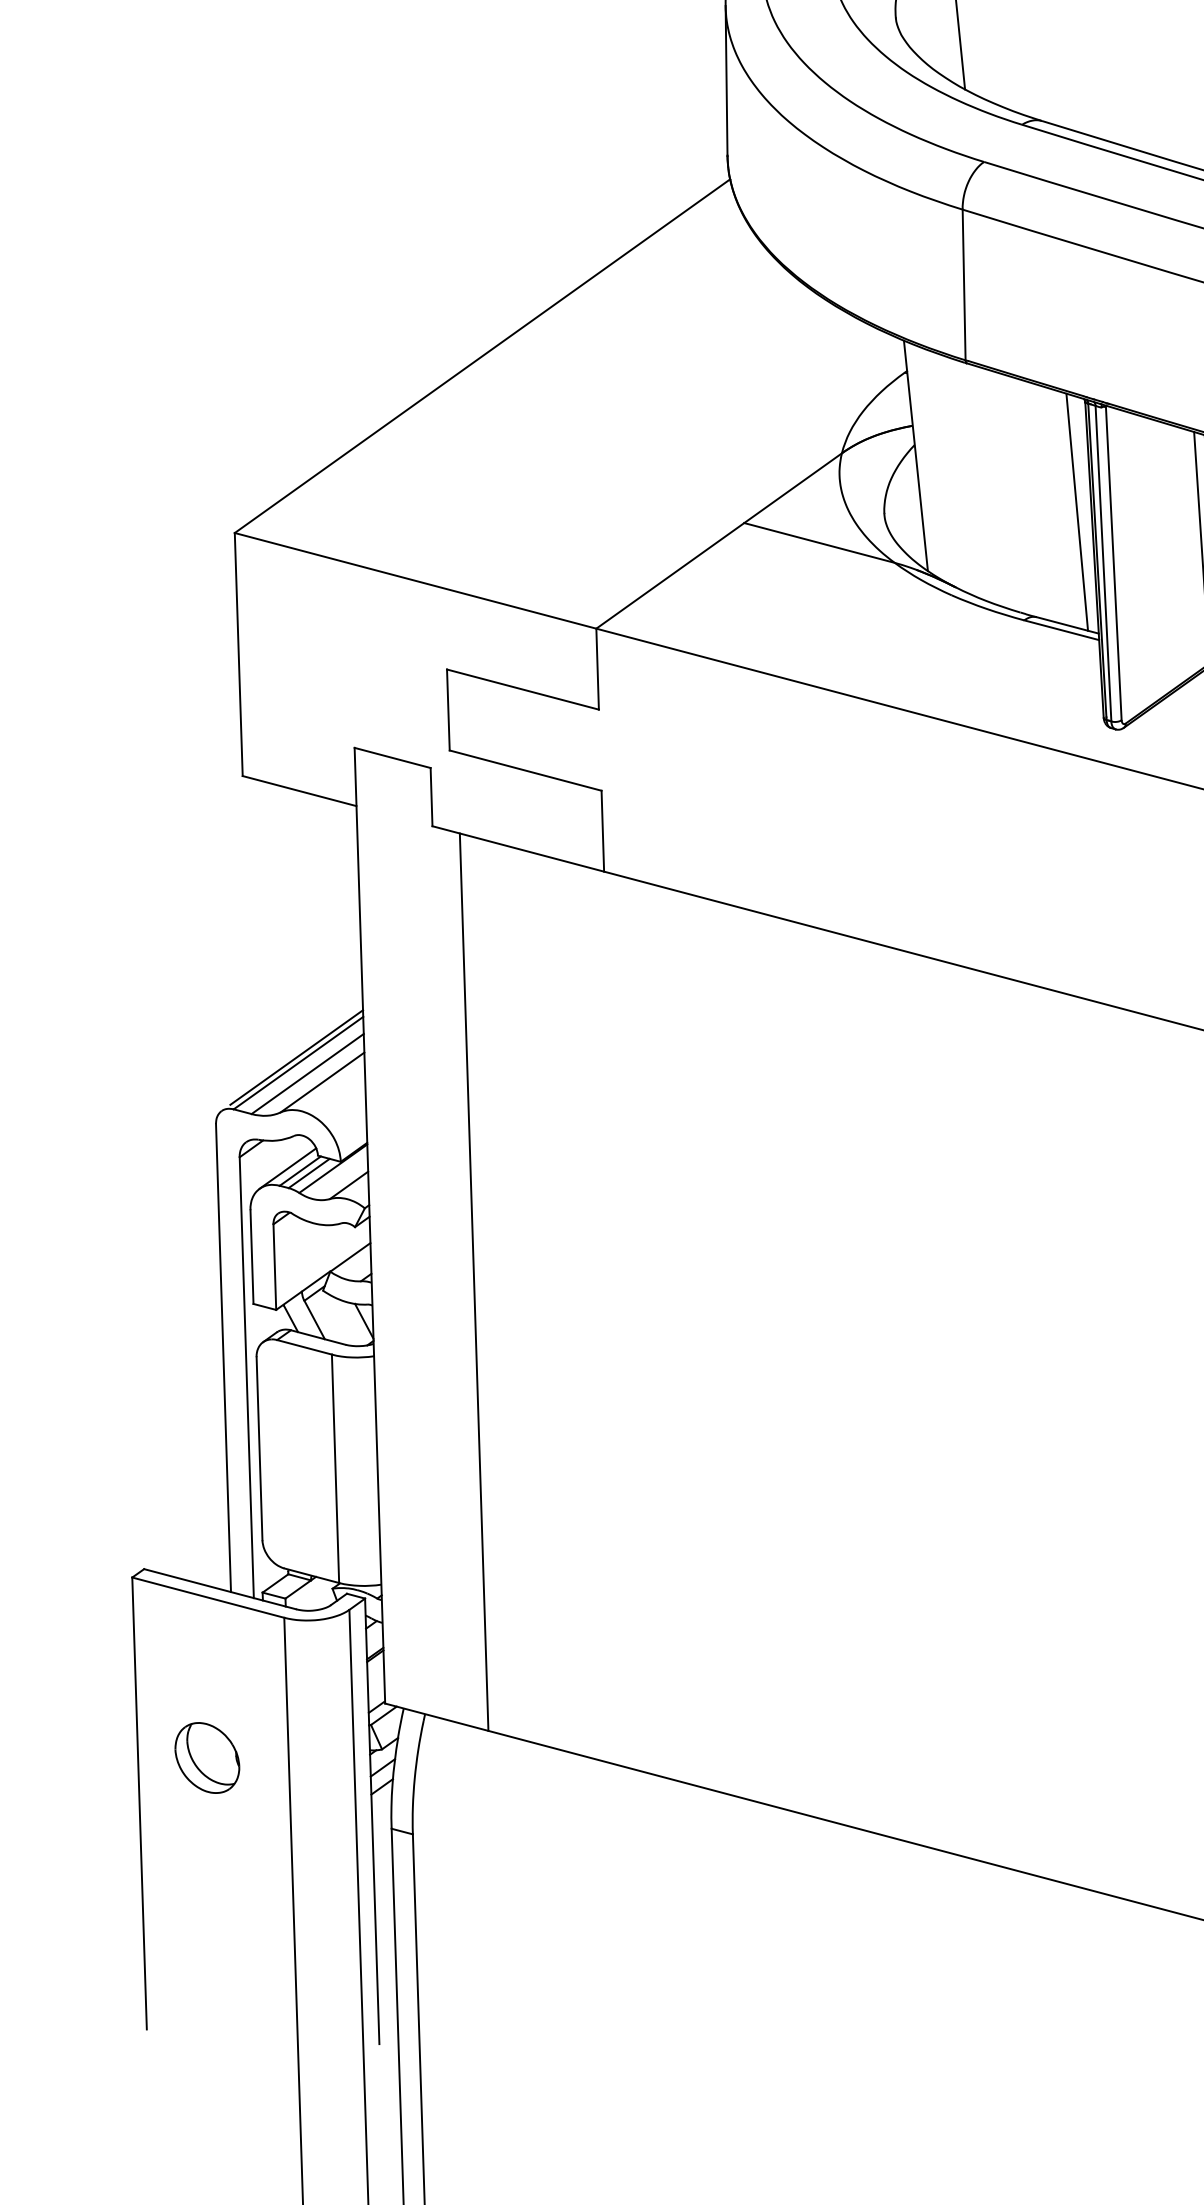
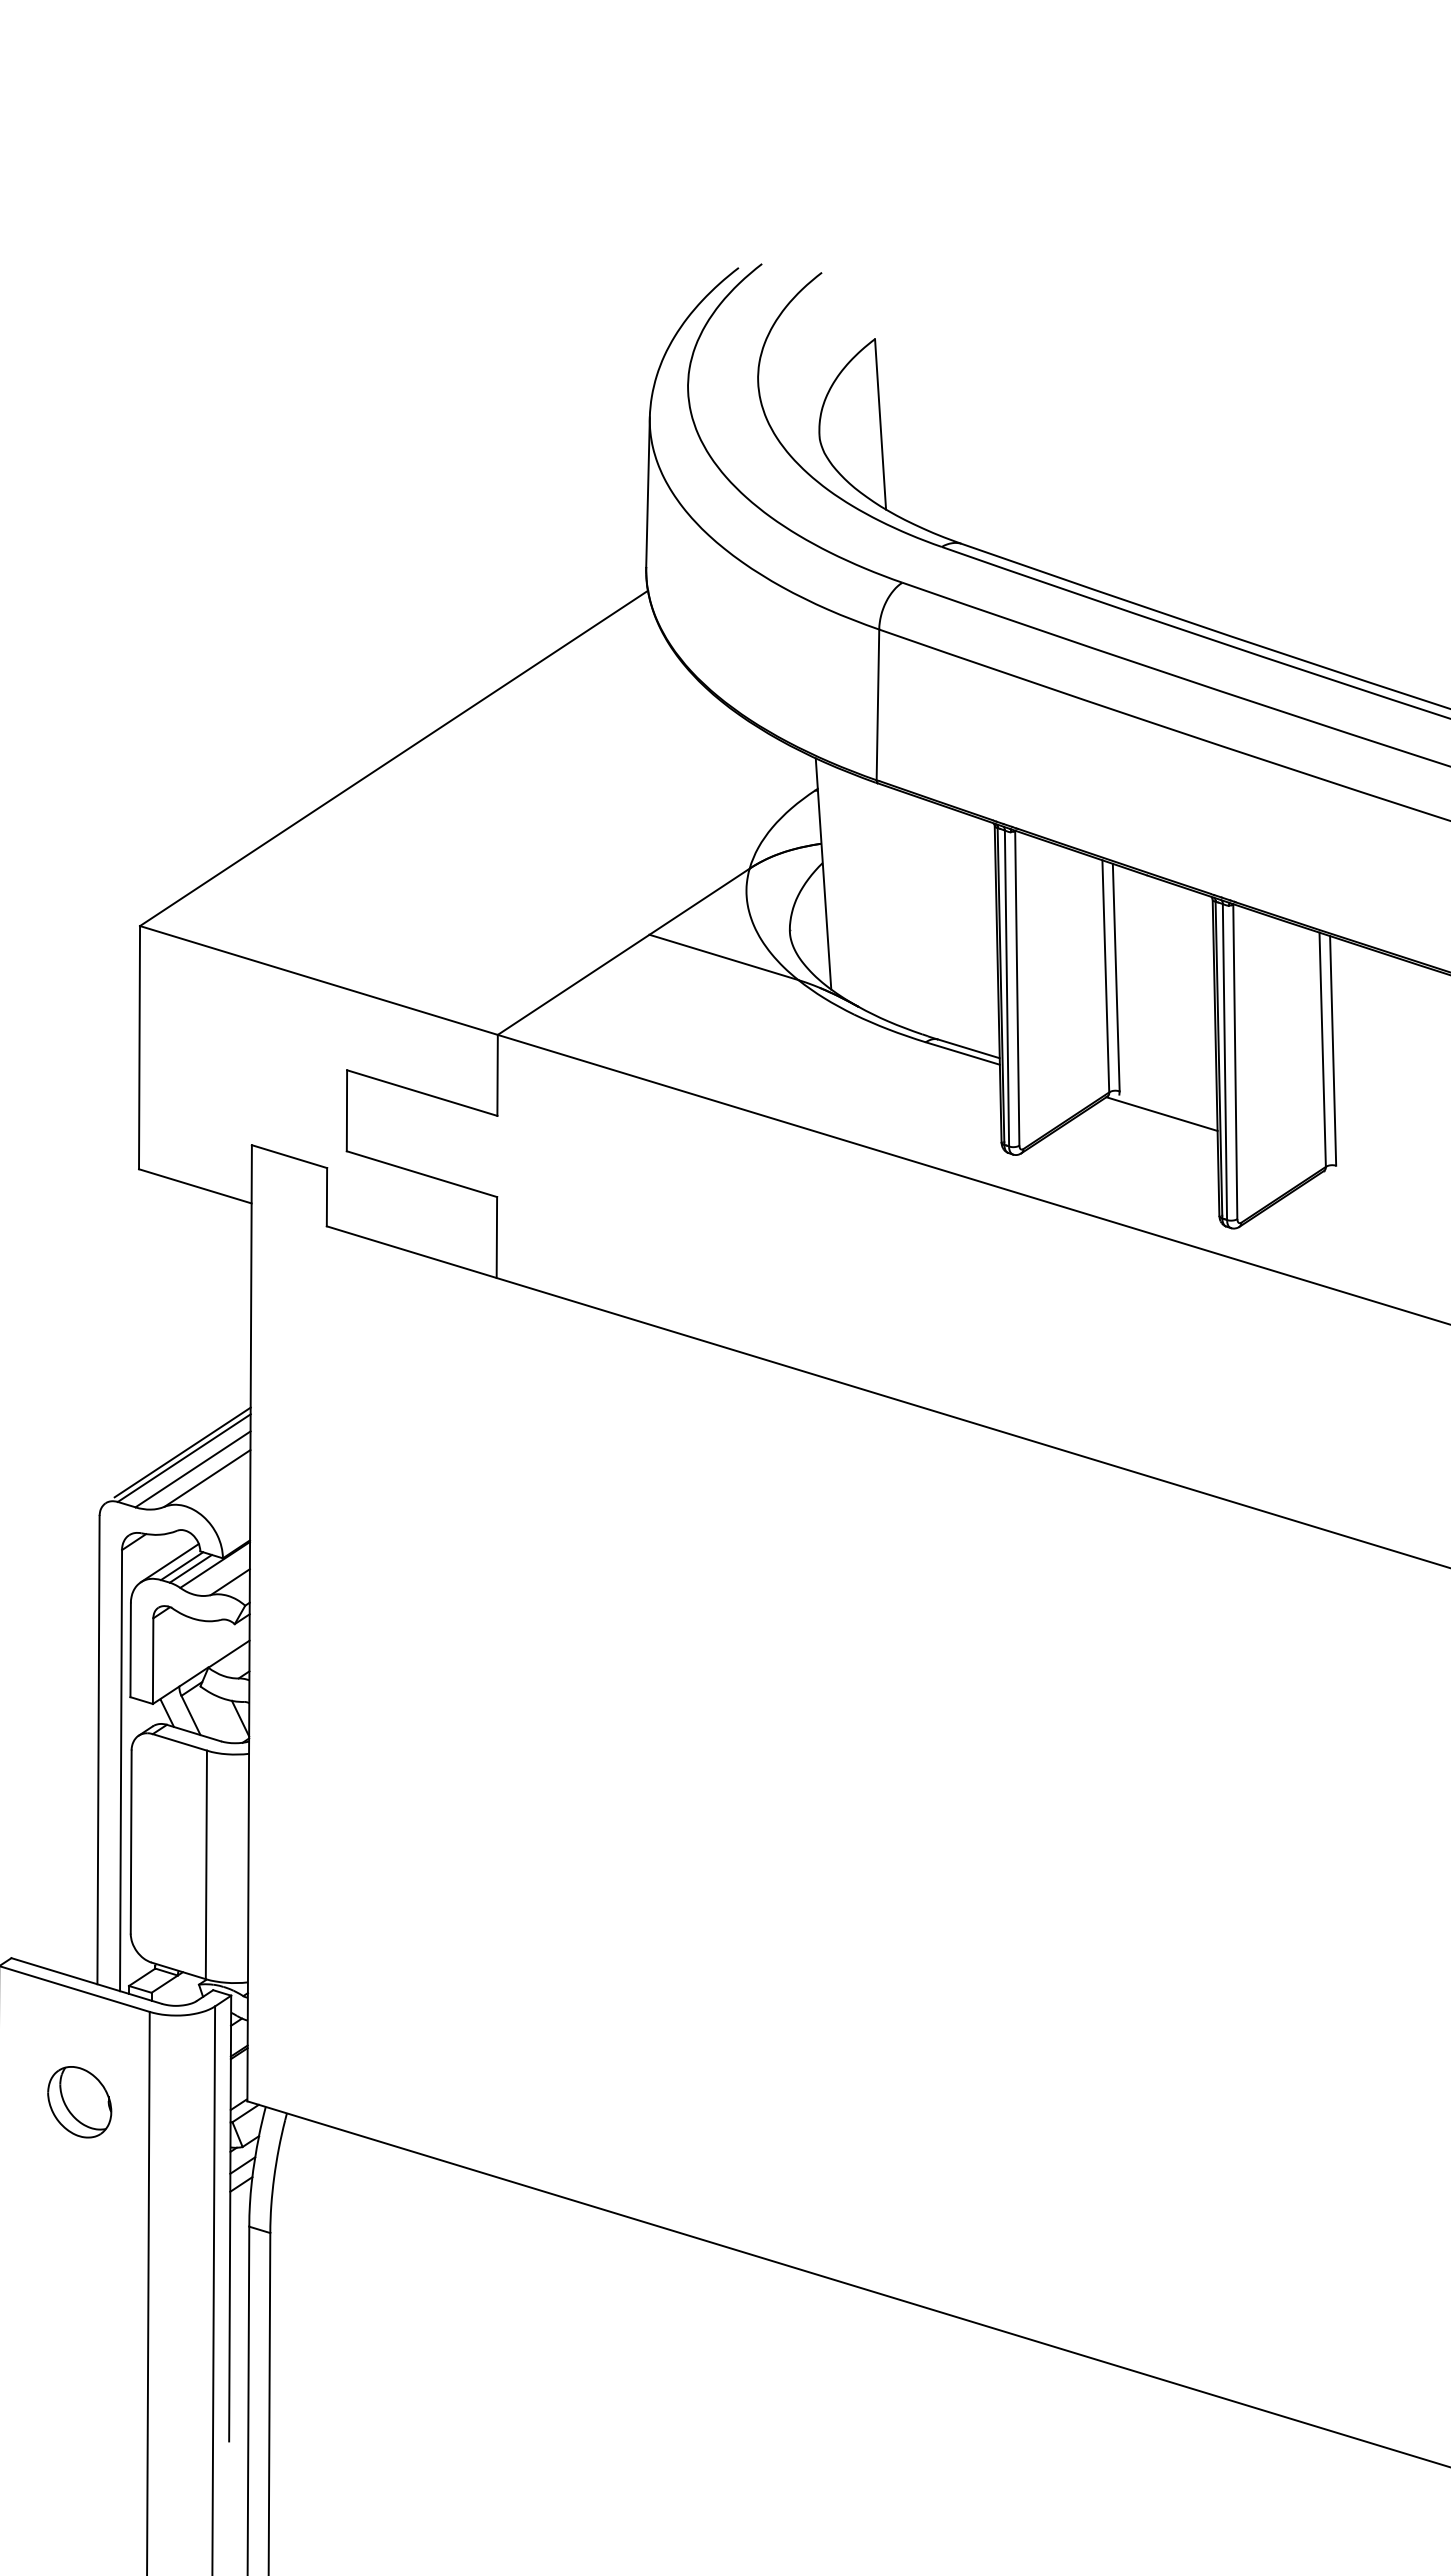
line: (1077, 512) -> (982, 936), removed
line: (473, 1282) -> (351, 1683), removed
part: (207, 1758) -> (79, 2102), moved

